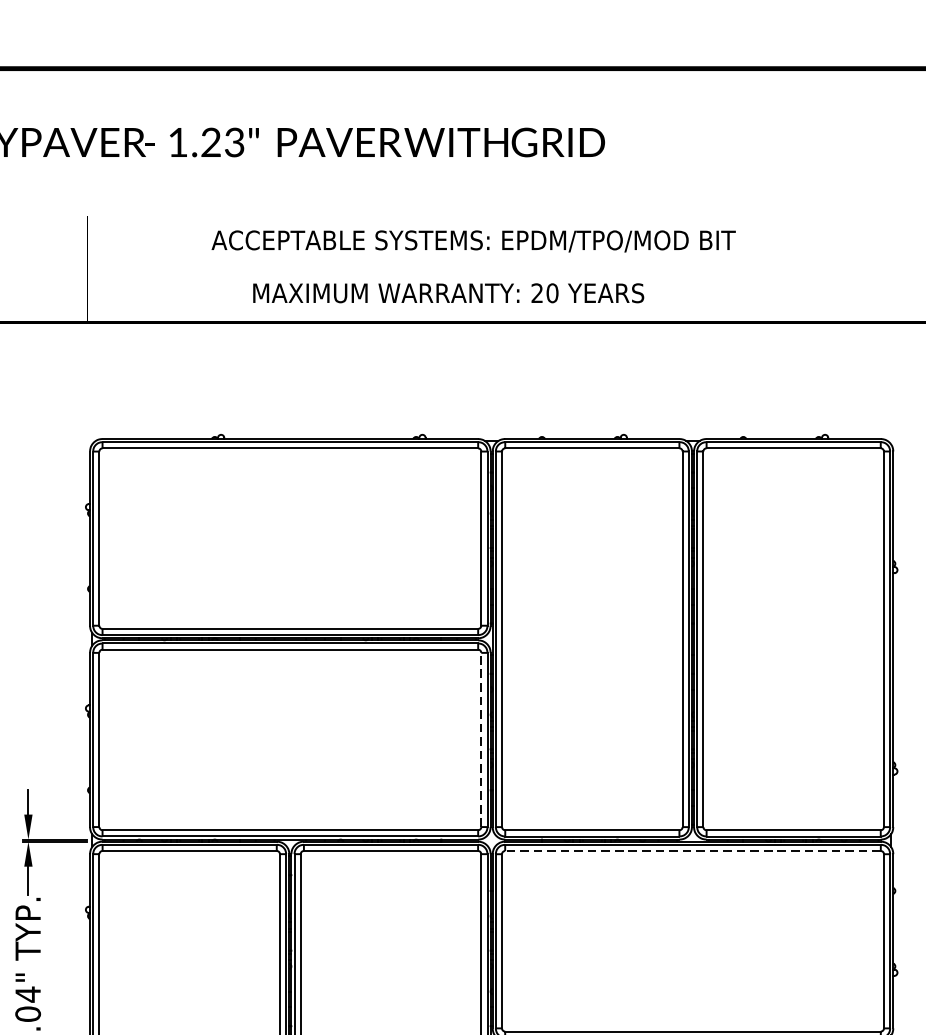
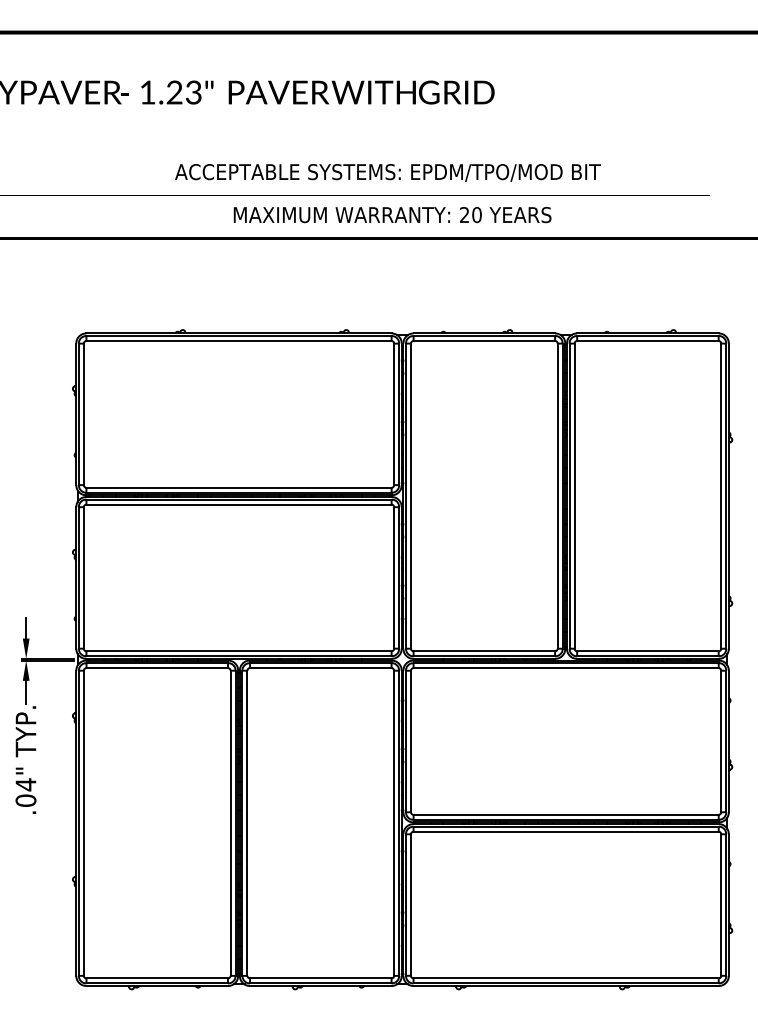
text: (448, 293) -> (392, 215), moved
line: (481, 739) -> (394, 577), dashed -> solid
line: (693, 851) -> (566, 668), dashed -> solid

